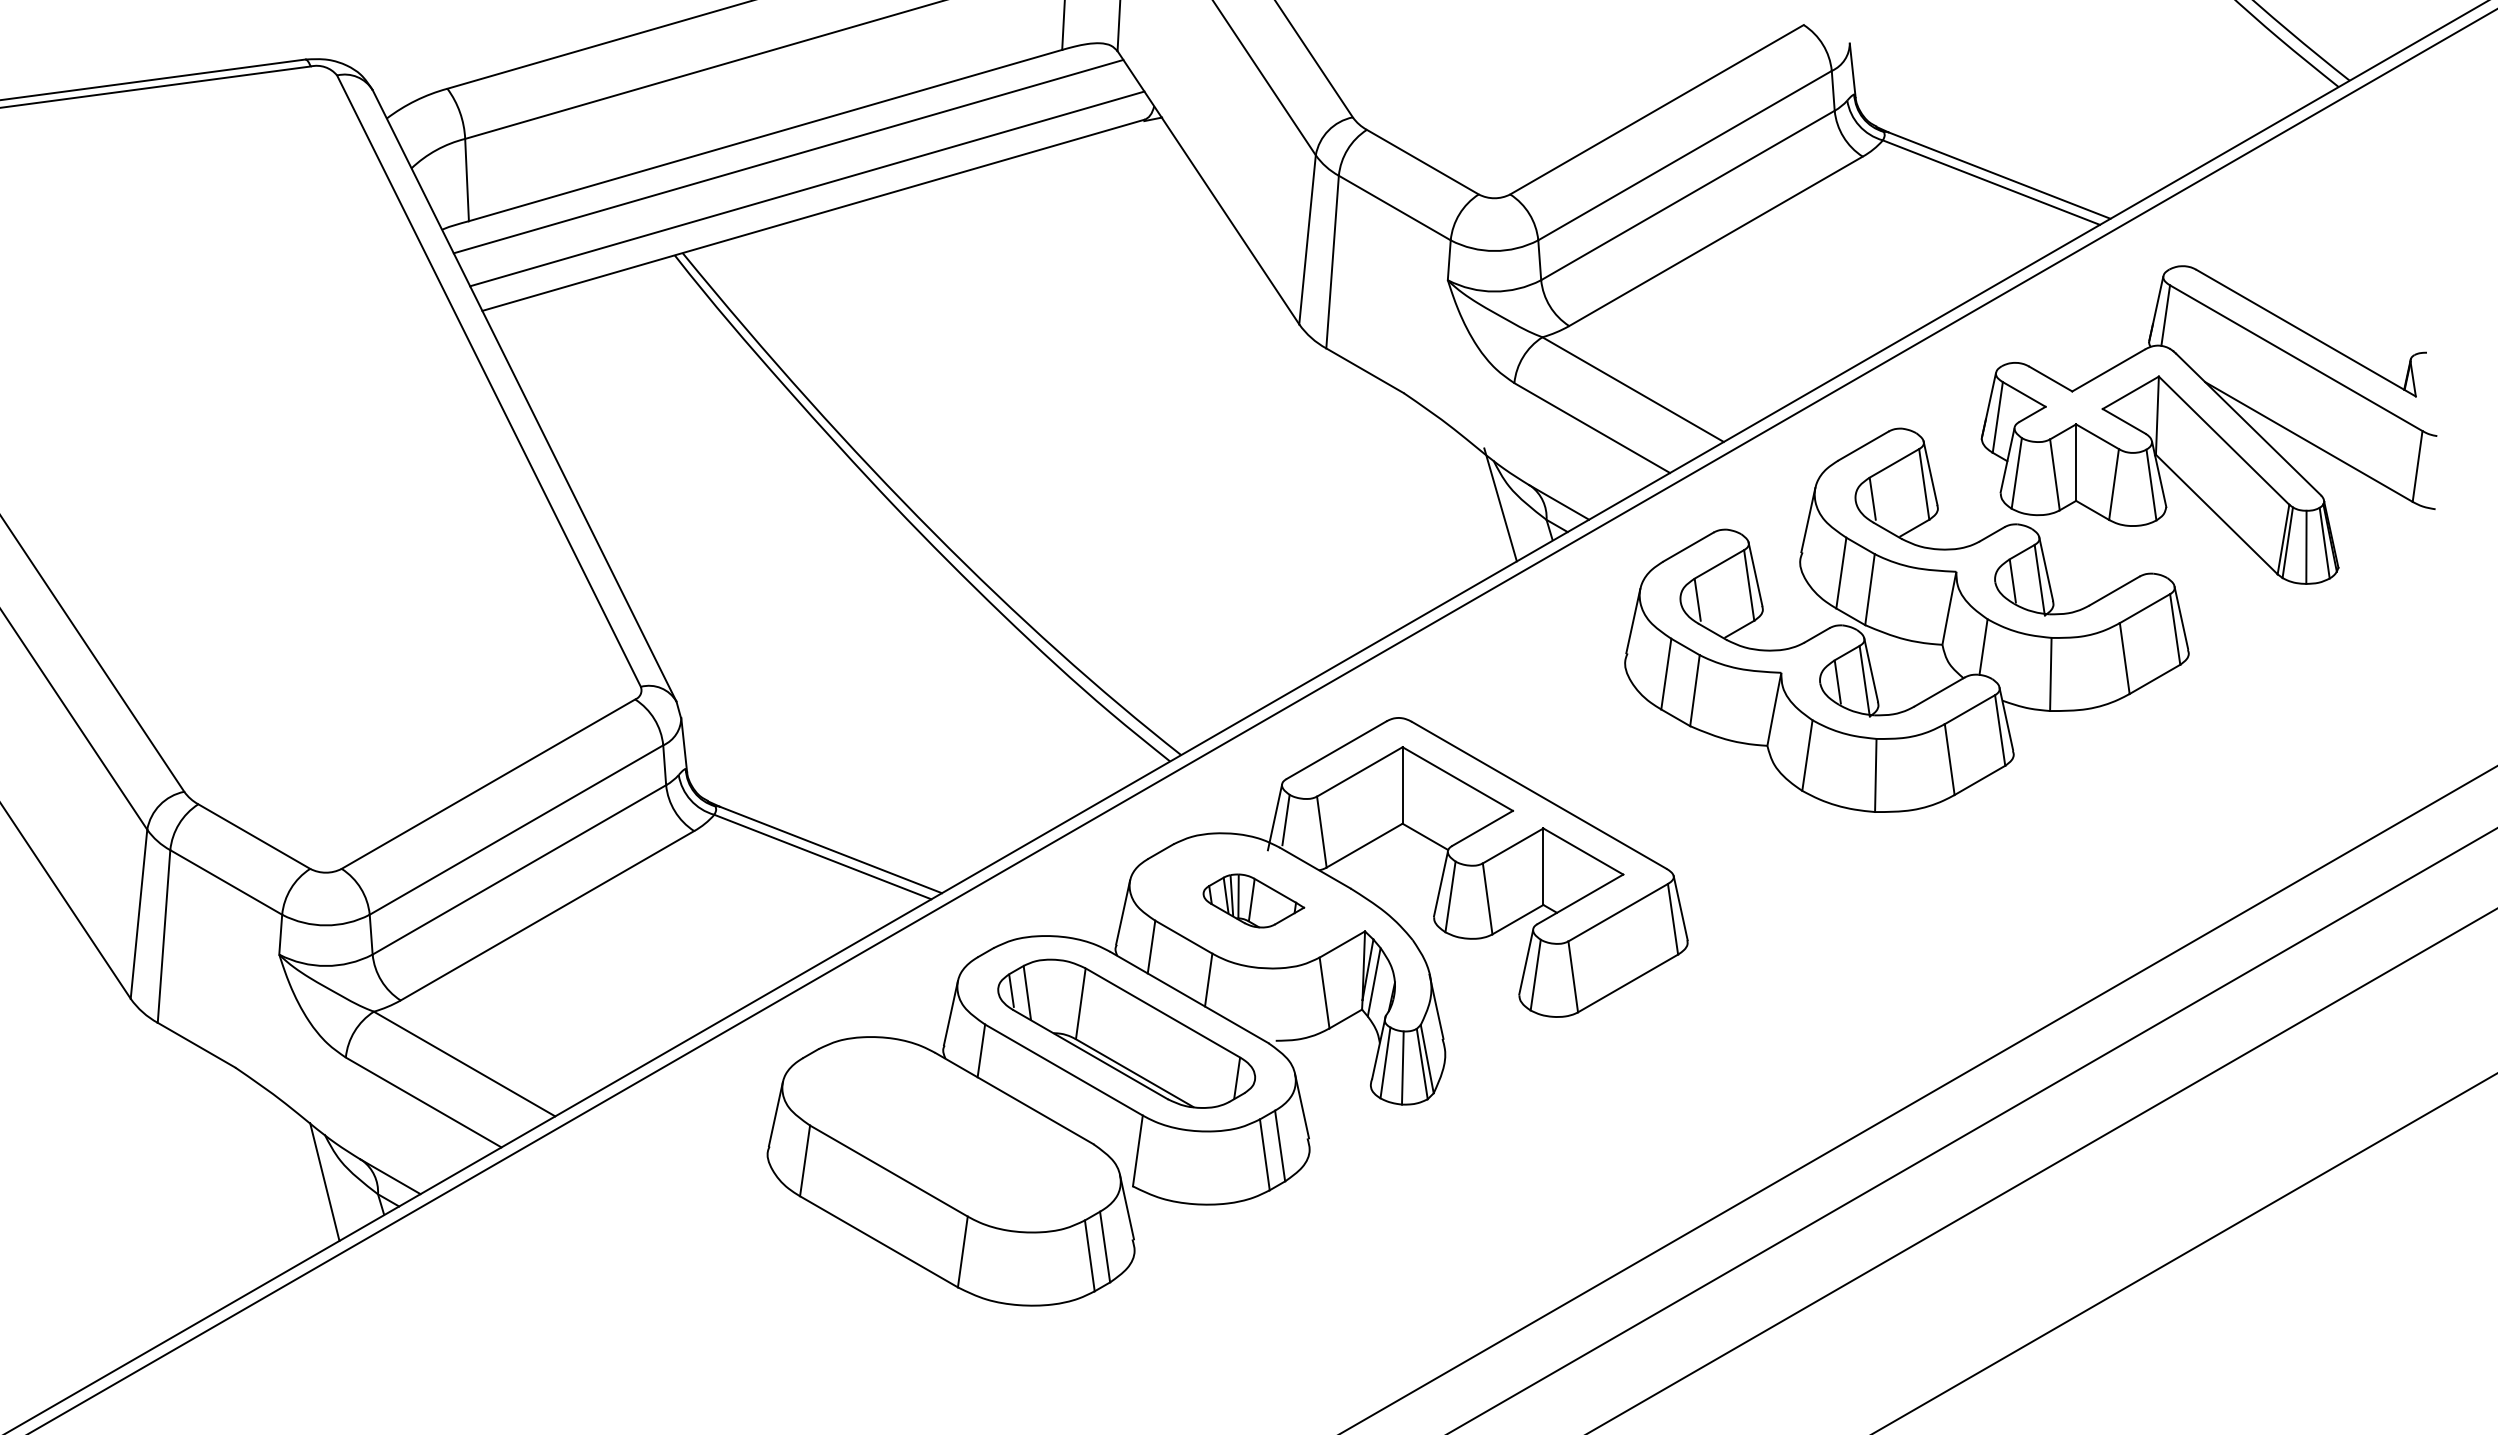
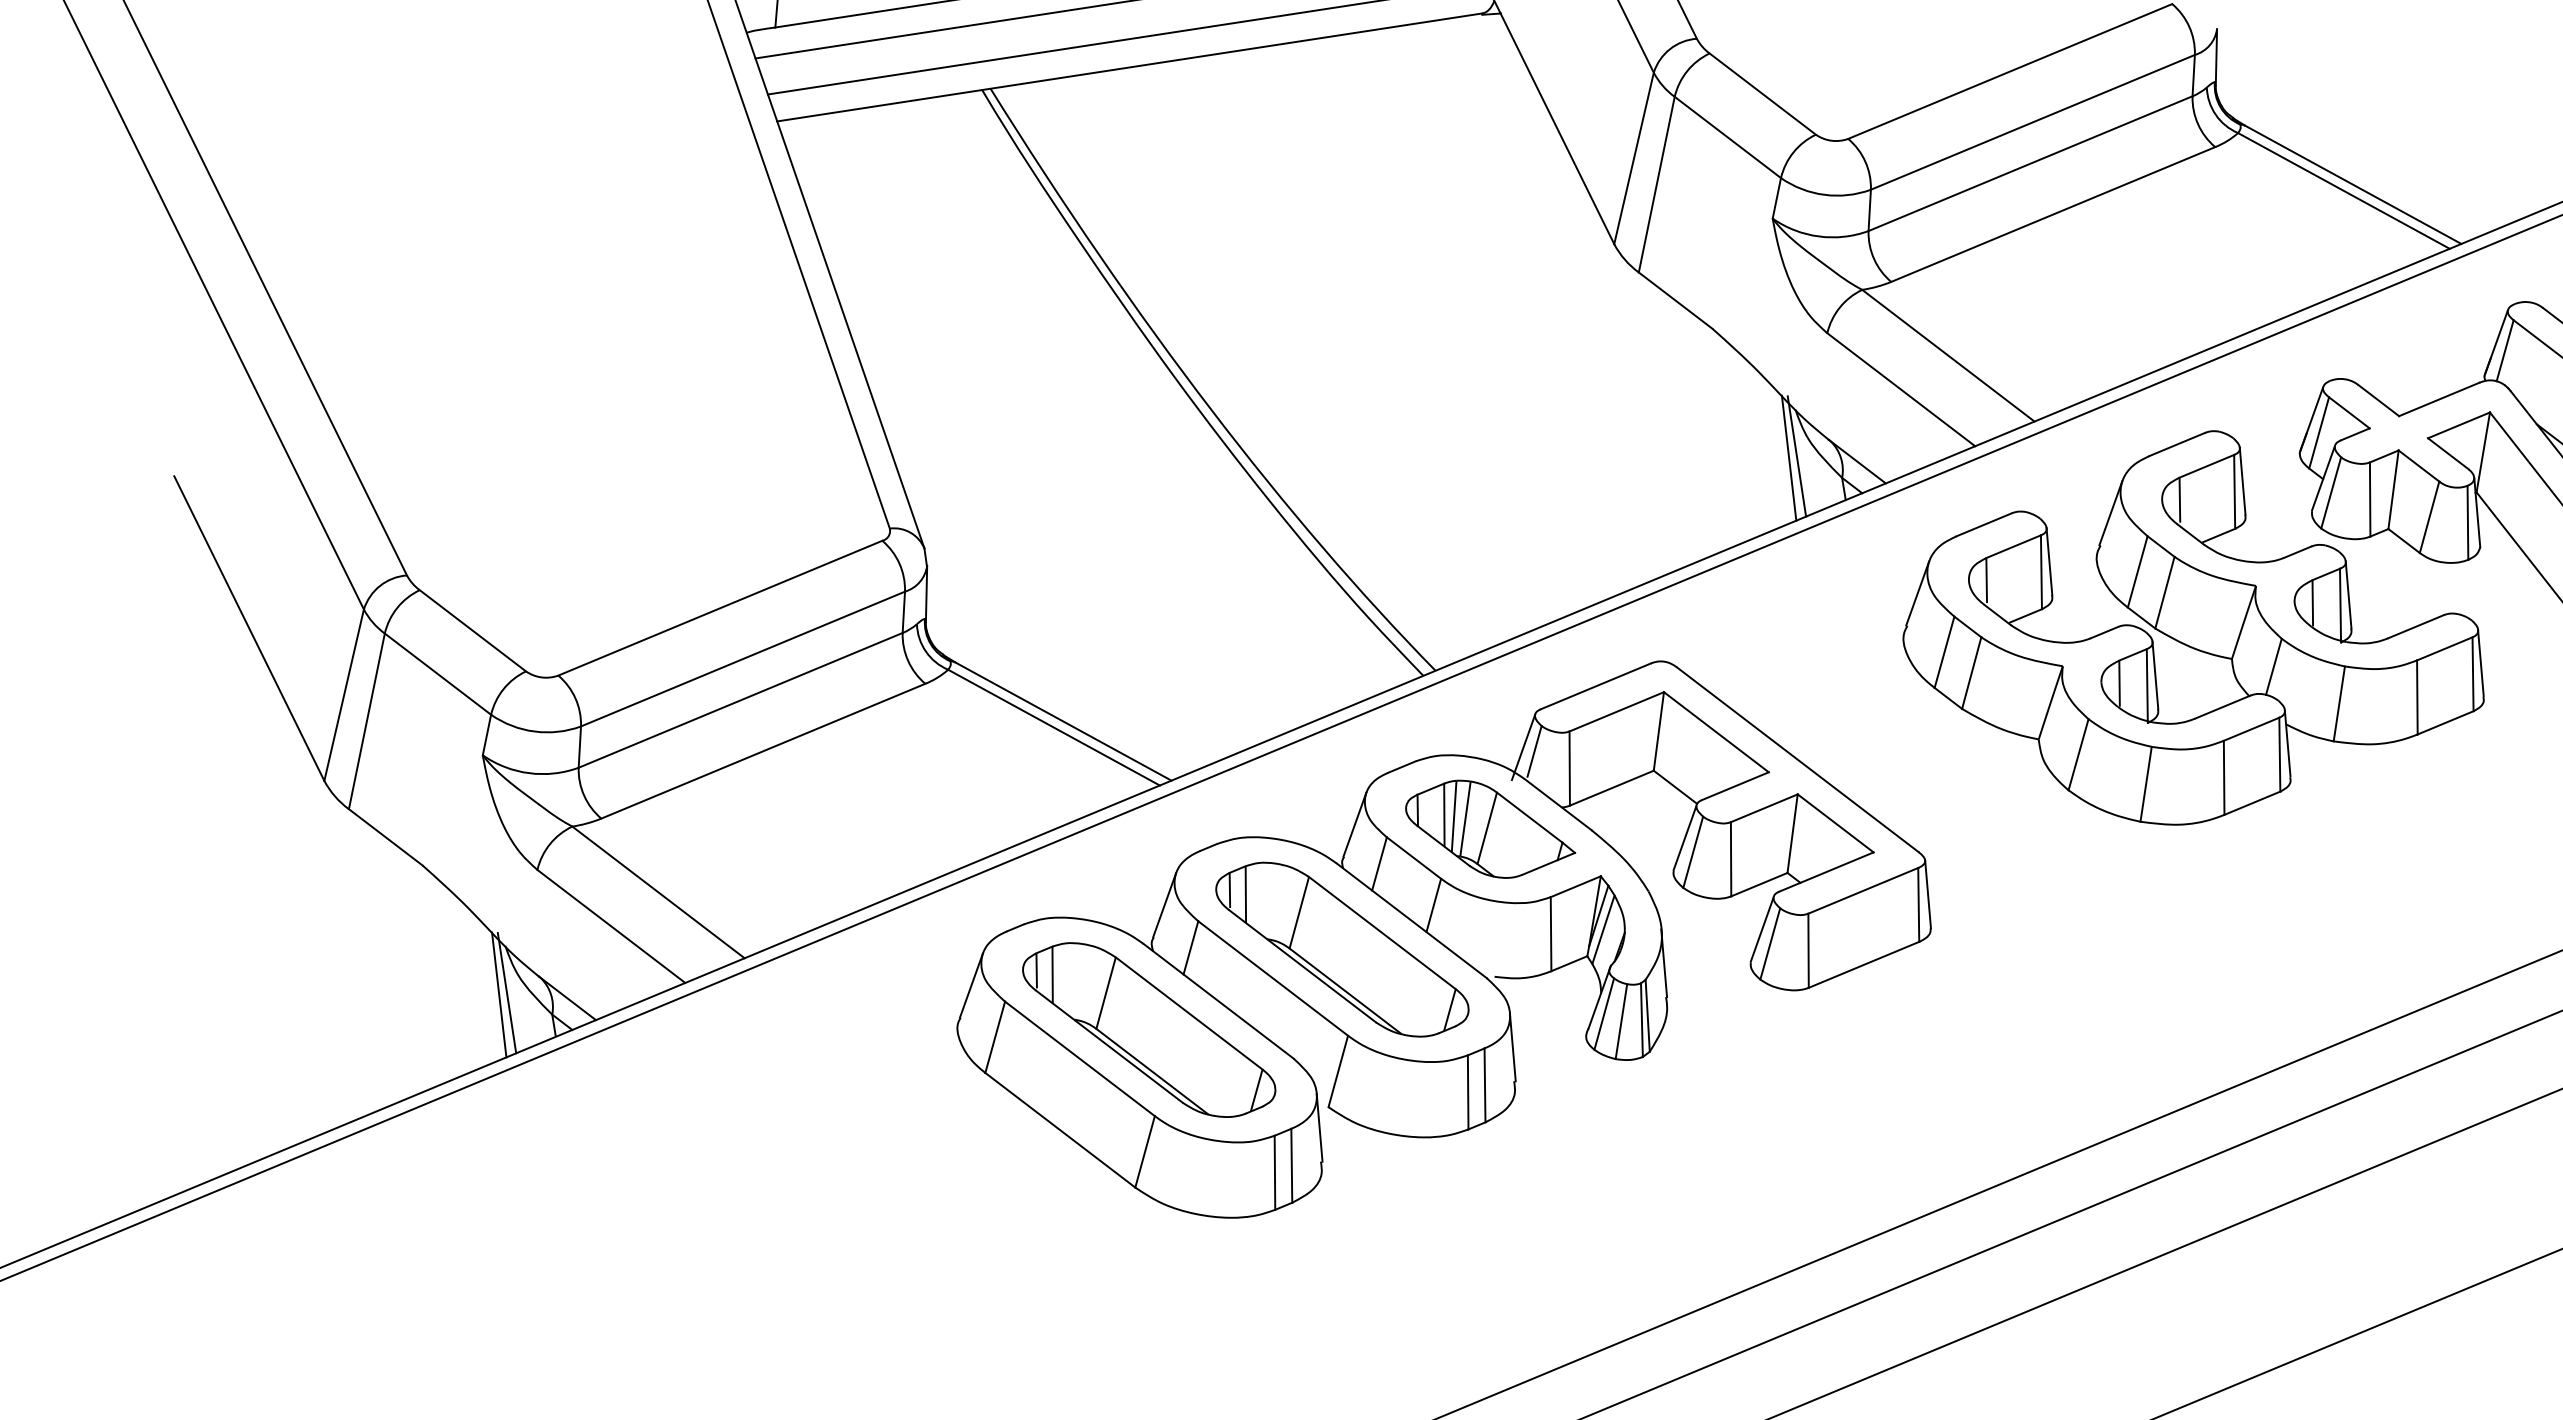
line: (1493, 507) -> (1789, 458), added
part: (1253, 900) -> (1490, 829), size x1.67
part: (951, 1134) -> (1149, 1029), added
line: (331, 1178) -> (506, 992), added

